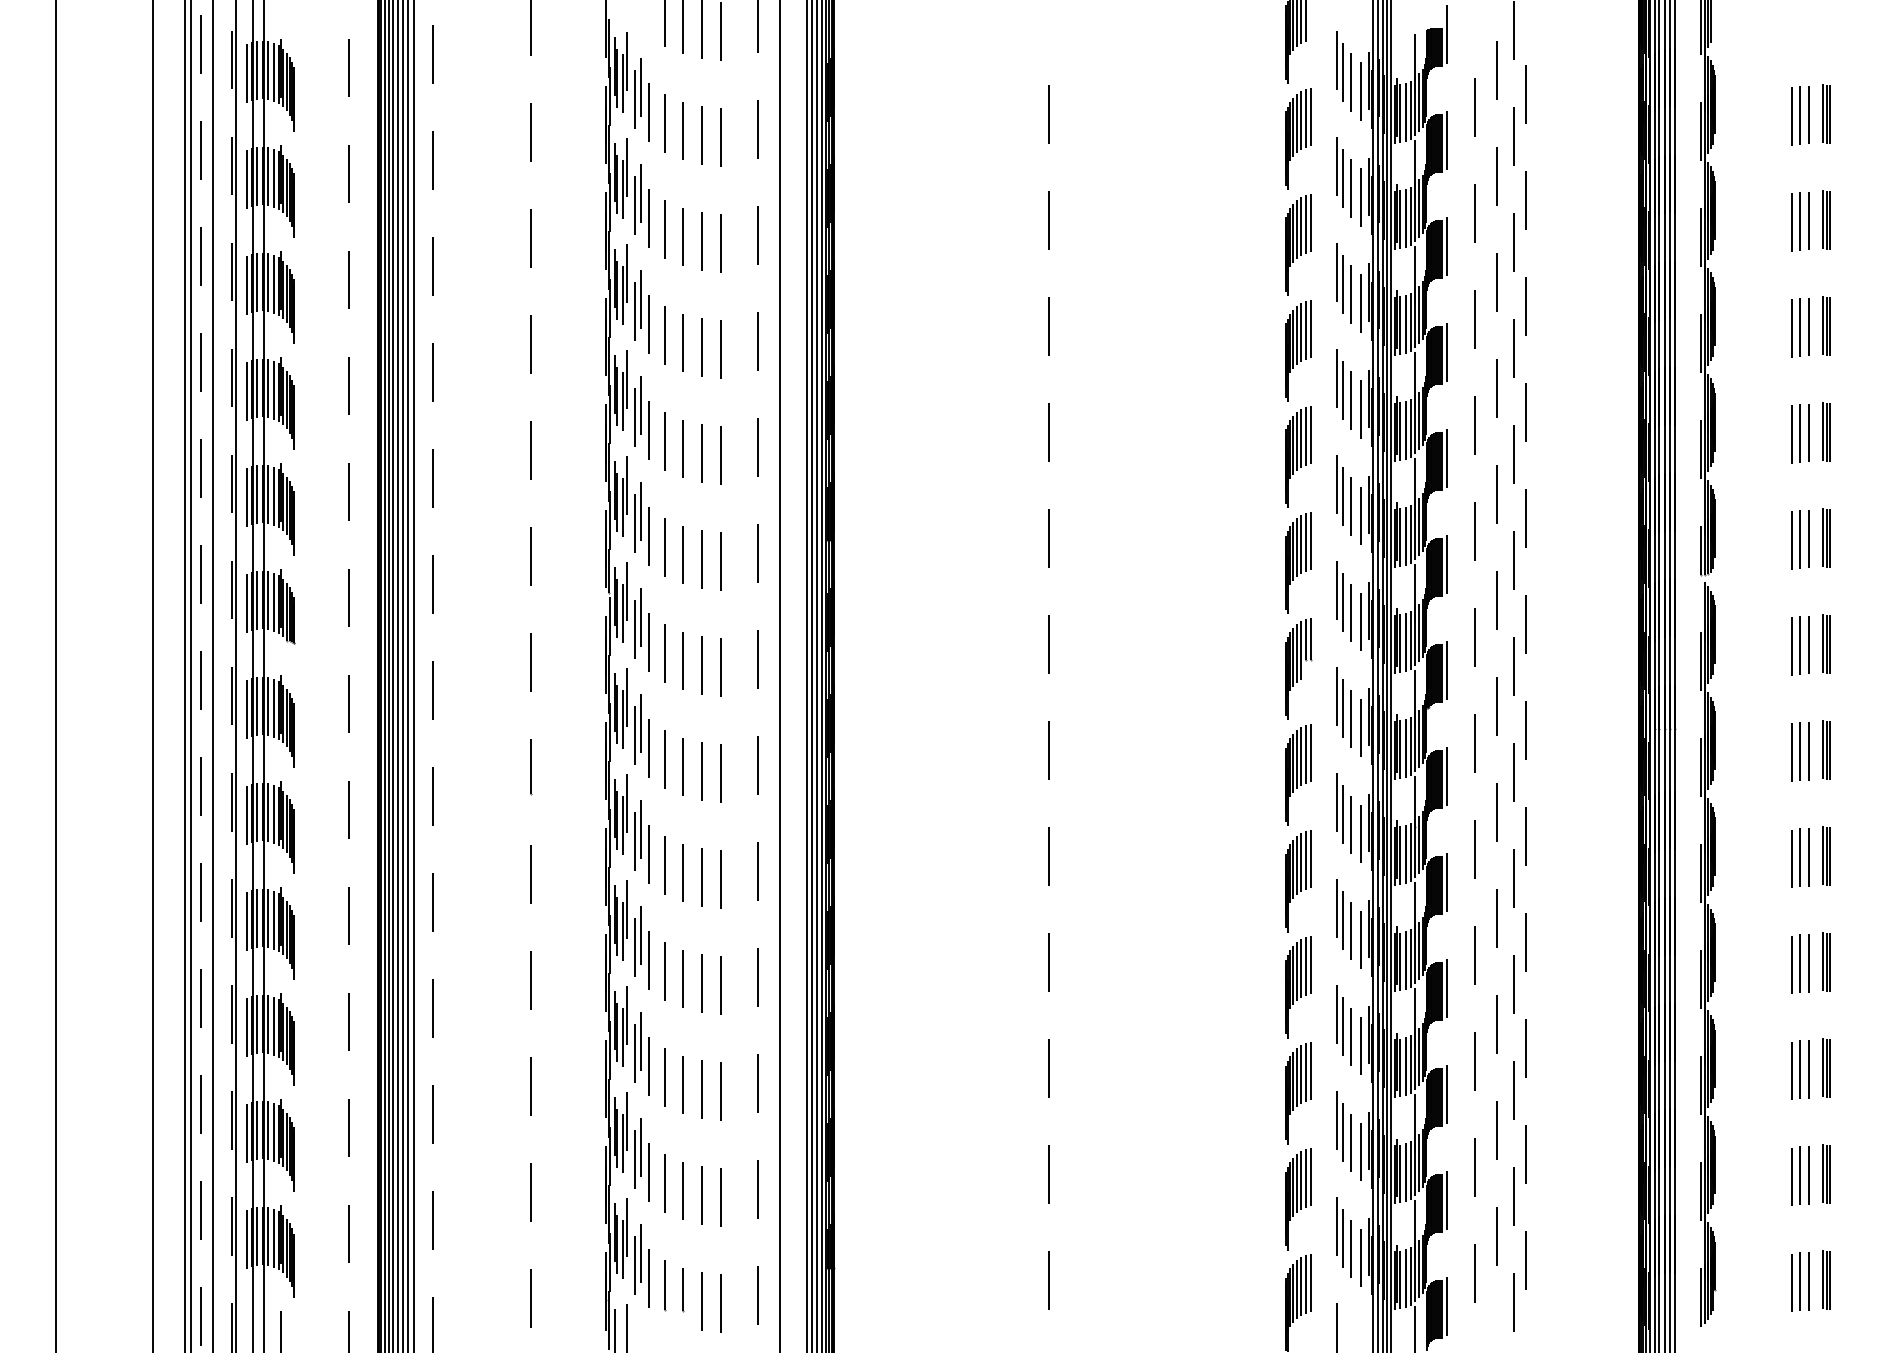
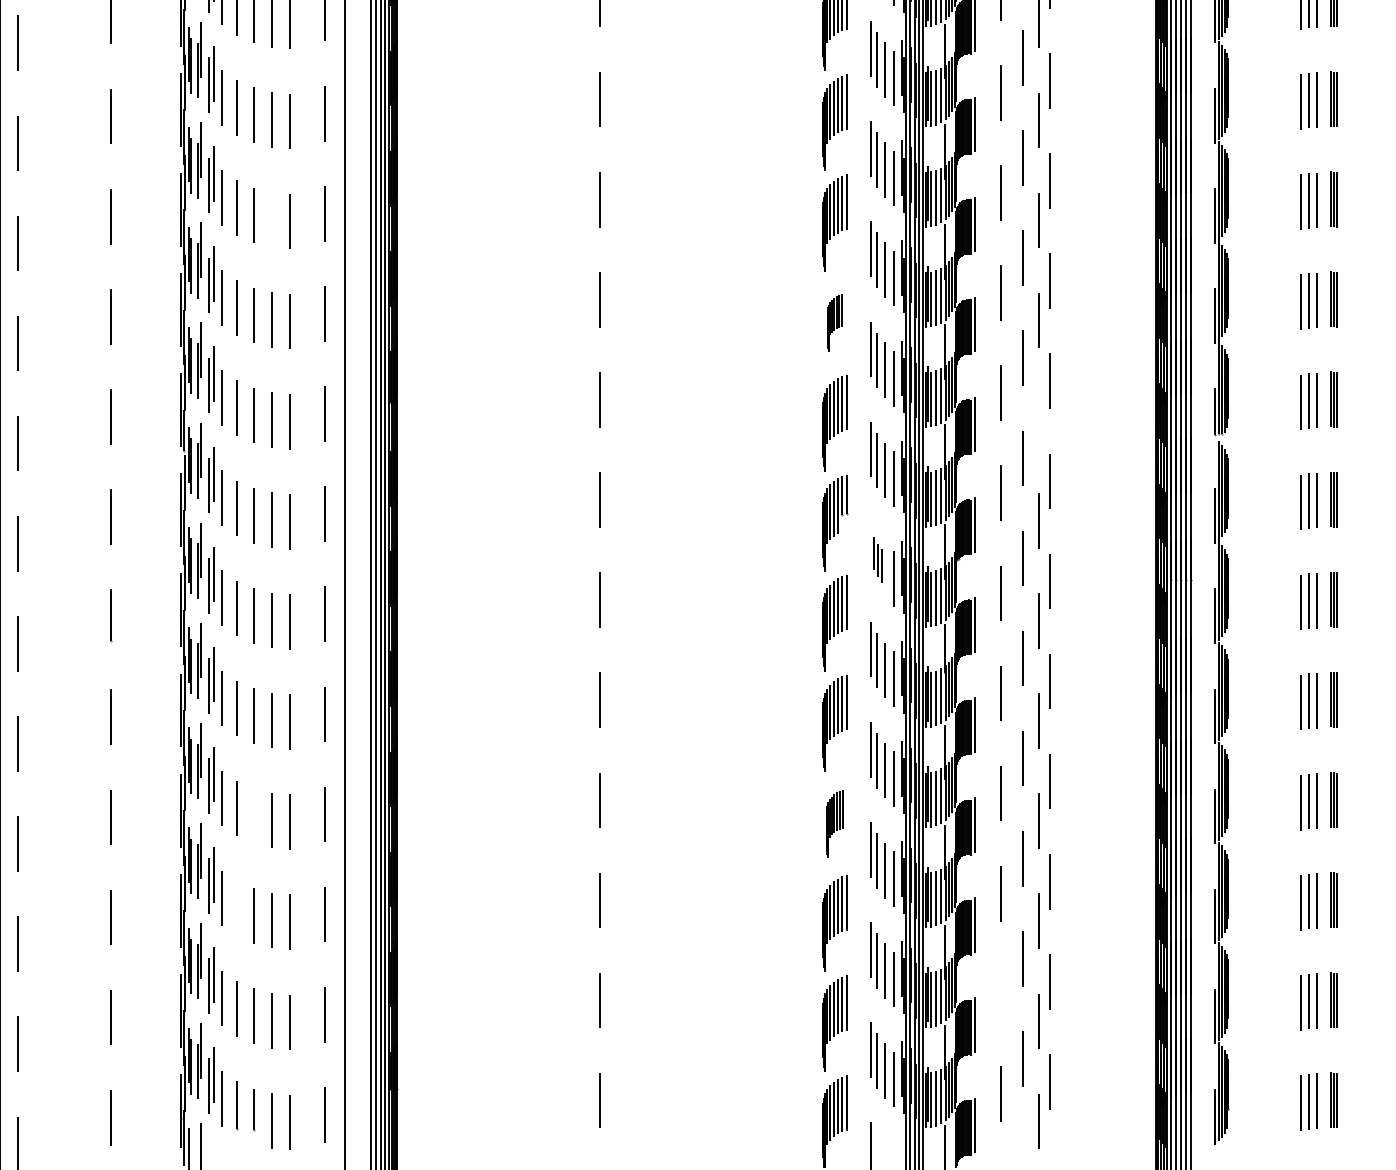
line: (701, 347) -> (271, 219), removed
part: (1298, 456) -> (835, 322), size x0.6
line: (1514, 560) -> (1039, 420), removed
part: (1343, 707) -> (877, 559), size x0.6
line: (682, 978) -> (253, 815), removed
part: (1298, 987) -> (835, 824), size x0.7
line: (665, 1076) -> (237, 908), removed
line: (1474, 1166) -> (1001, 993), removed

